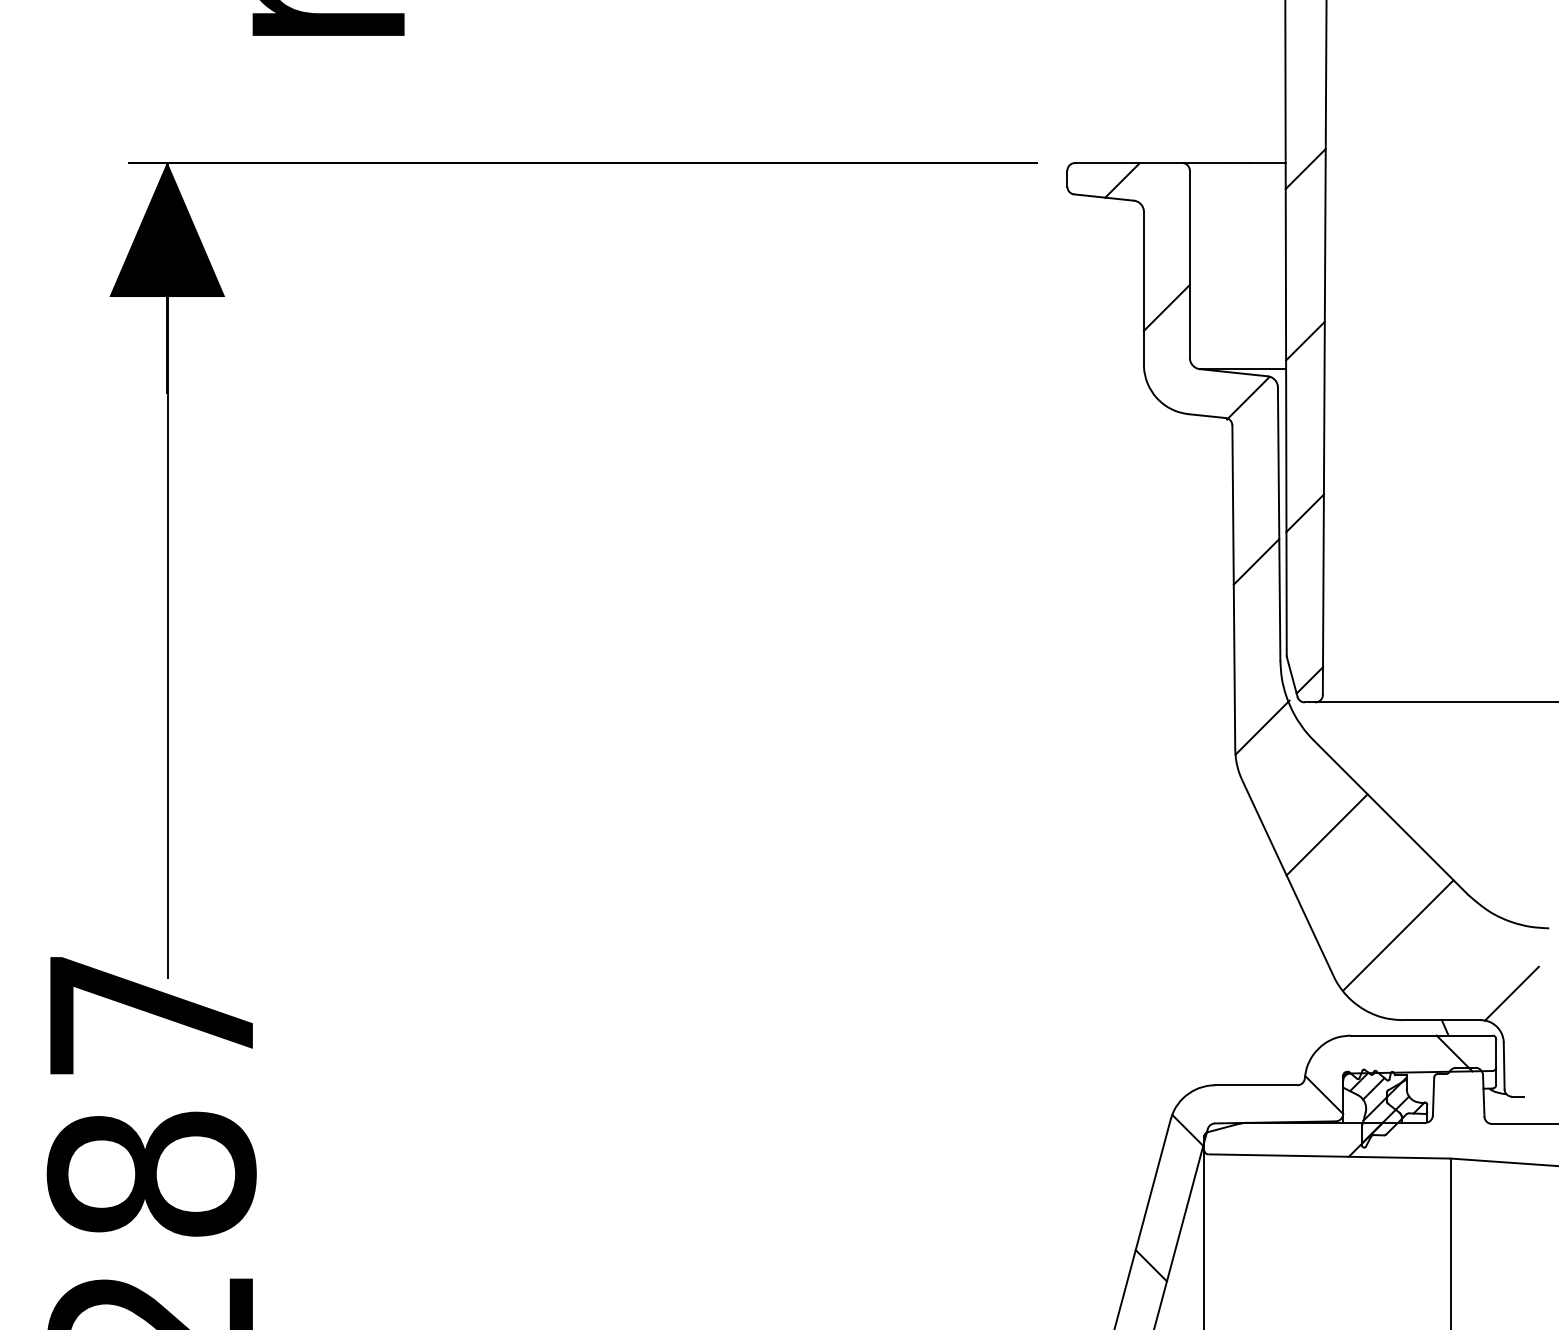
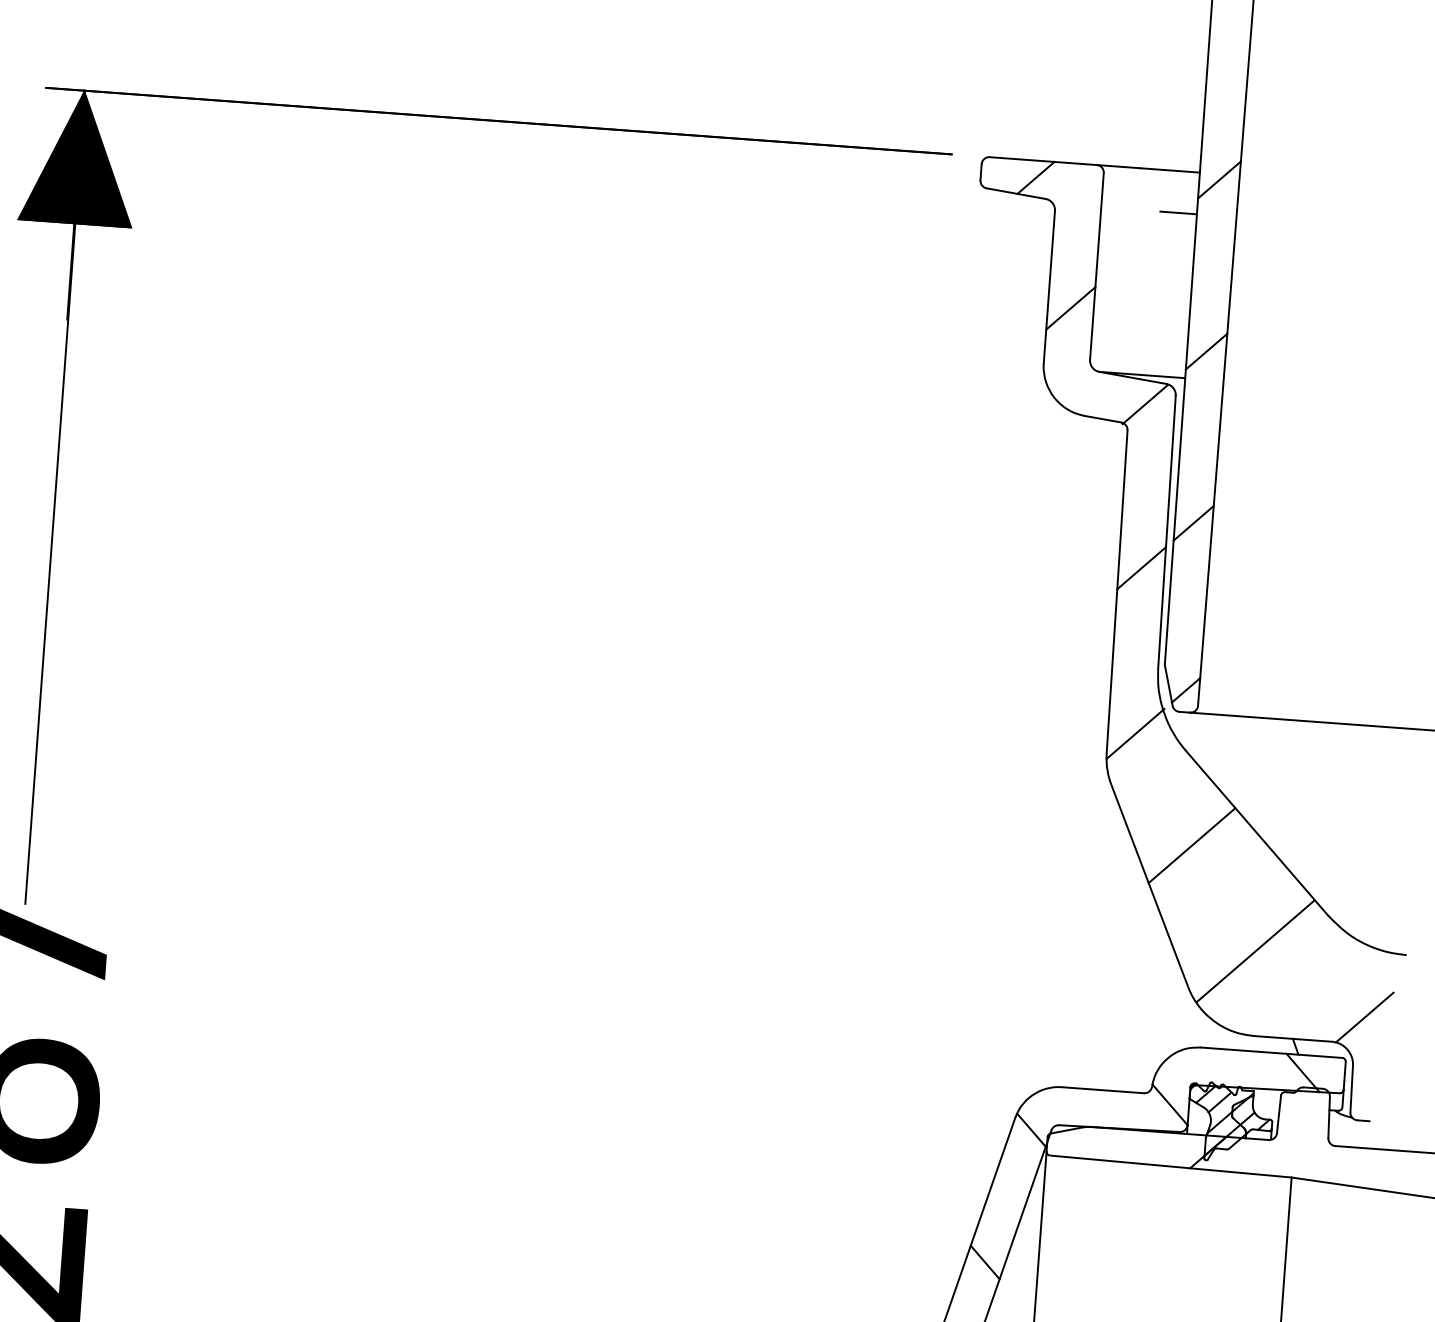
line: (1267, 204) -> (1178, 212), added

